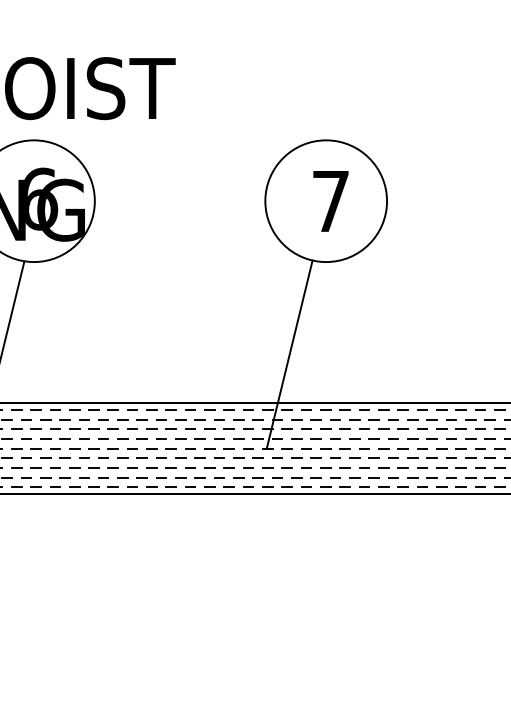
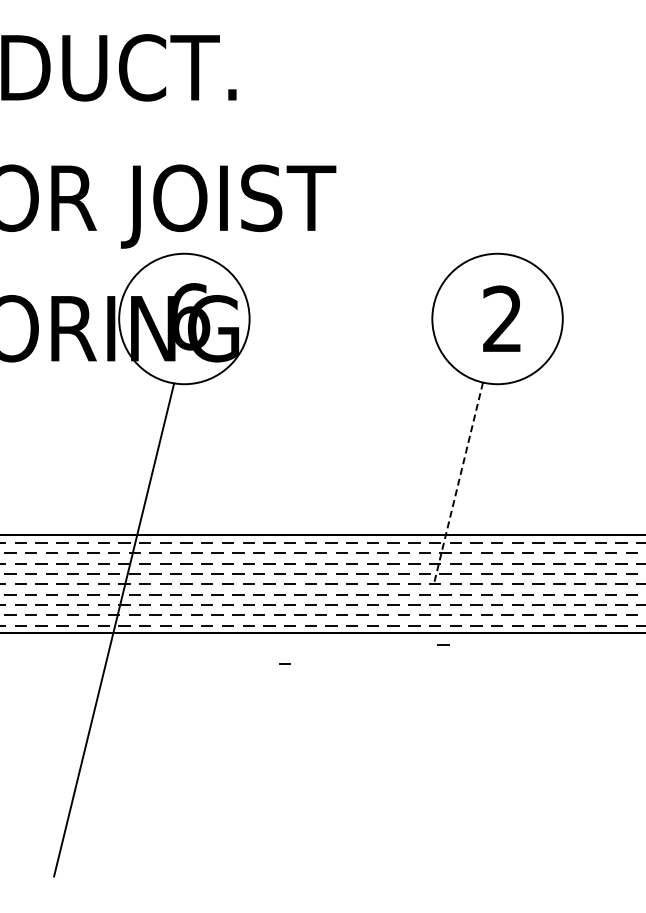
text: (330, 200) -> (502, 318), 7 -> 2
line: (289, 354) -> (458, 483), solid -> dashed
line: (275, 504) -> (443, 644), added
line: (127, 522) -> (284, 663), added

